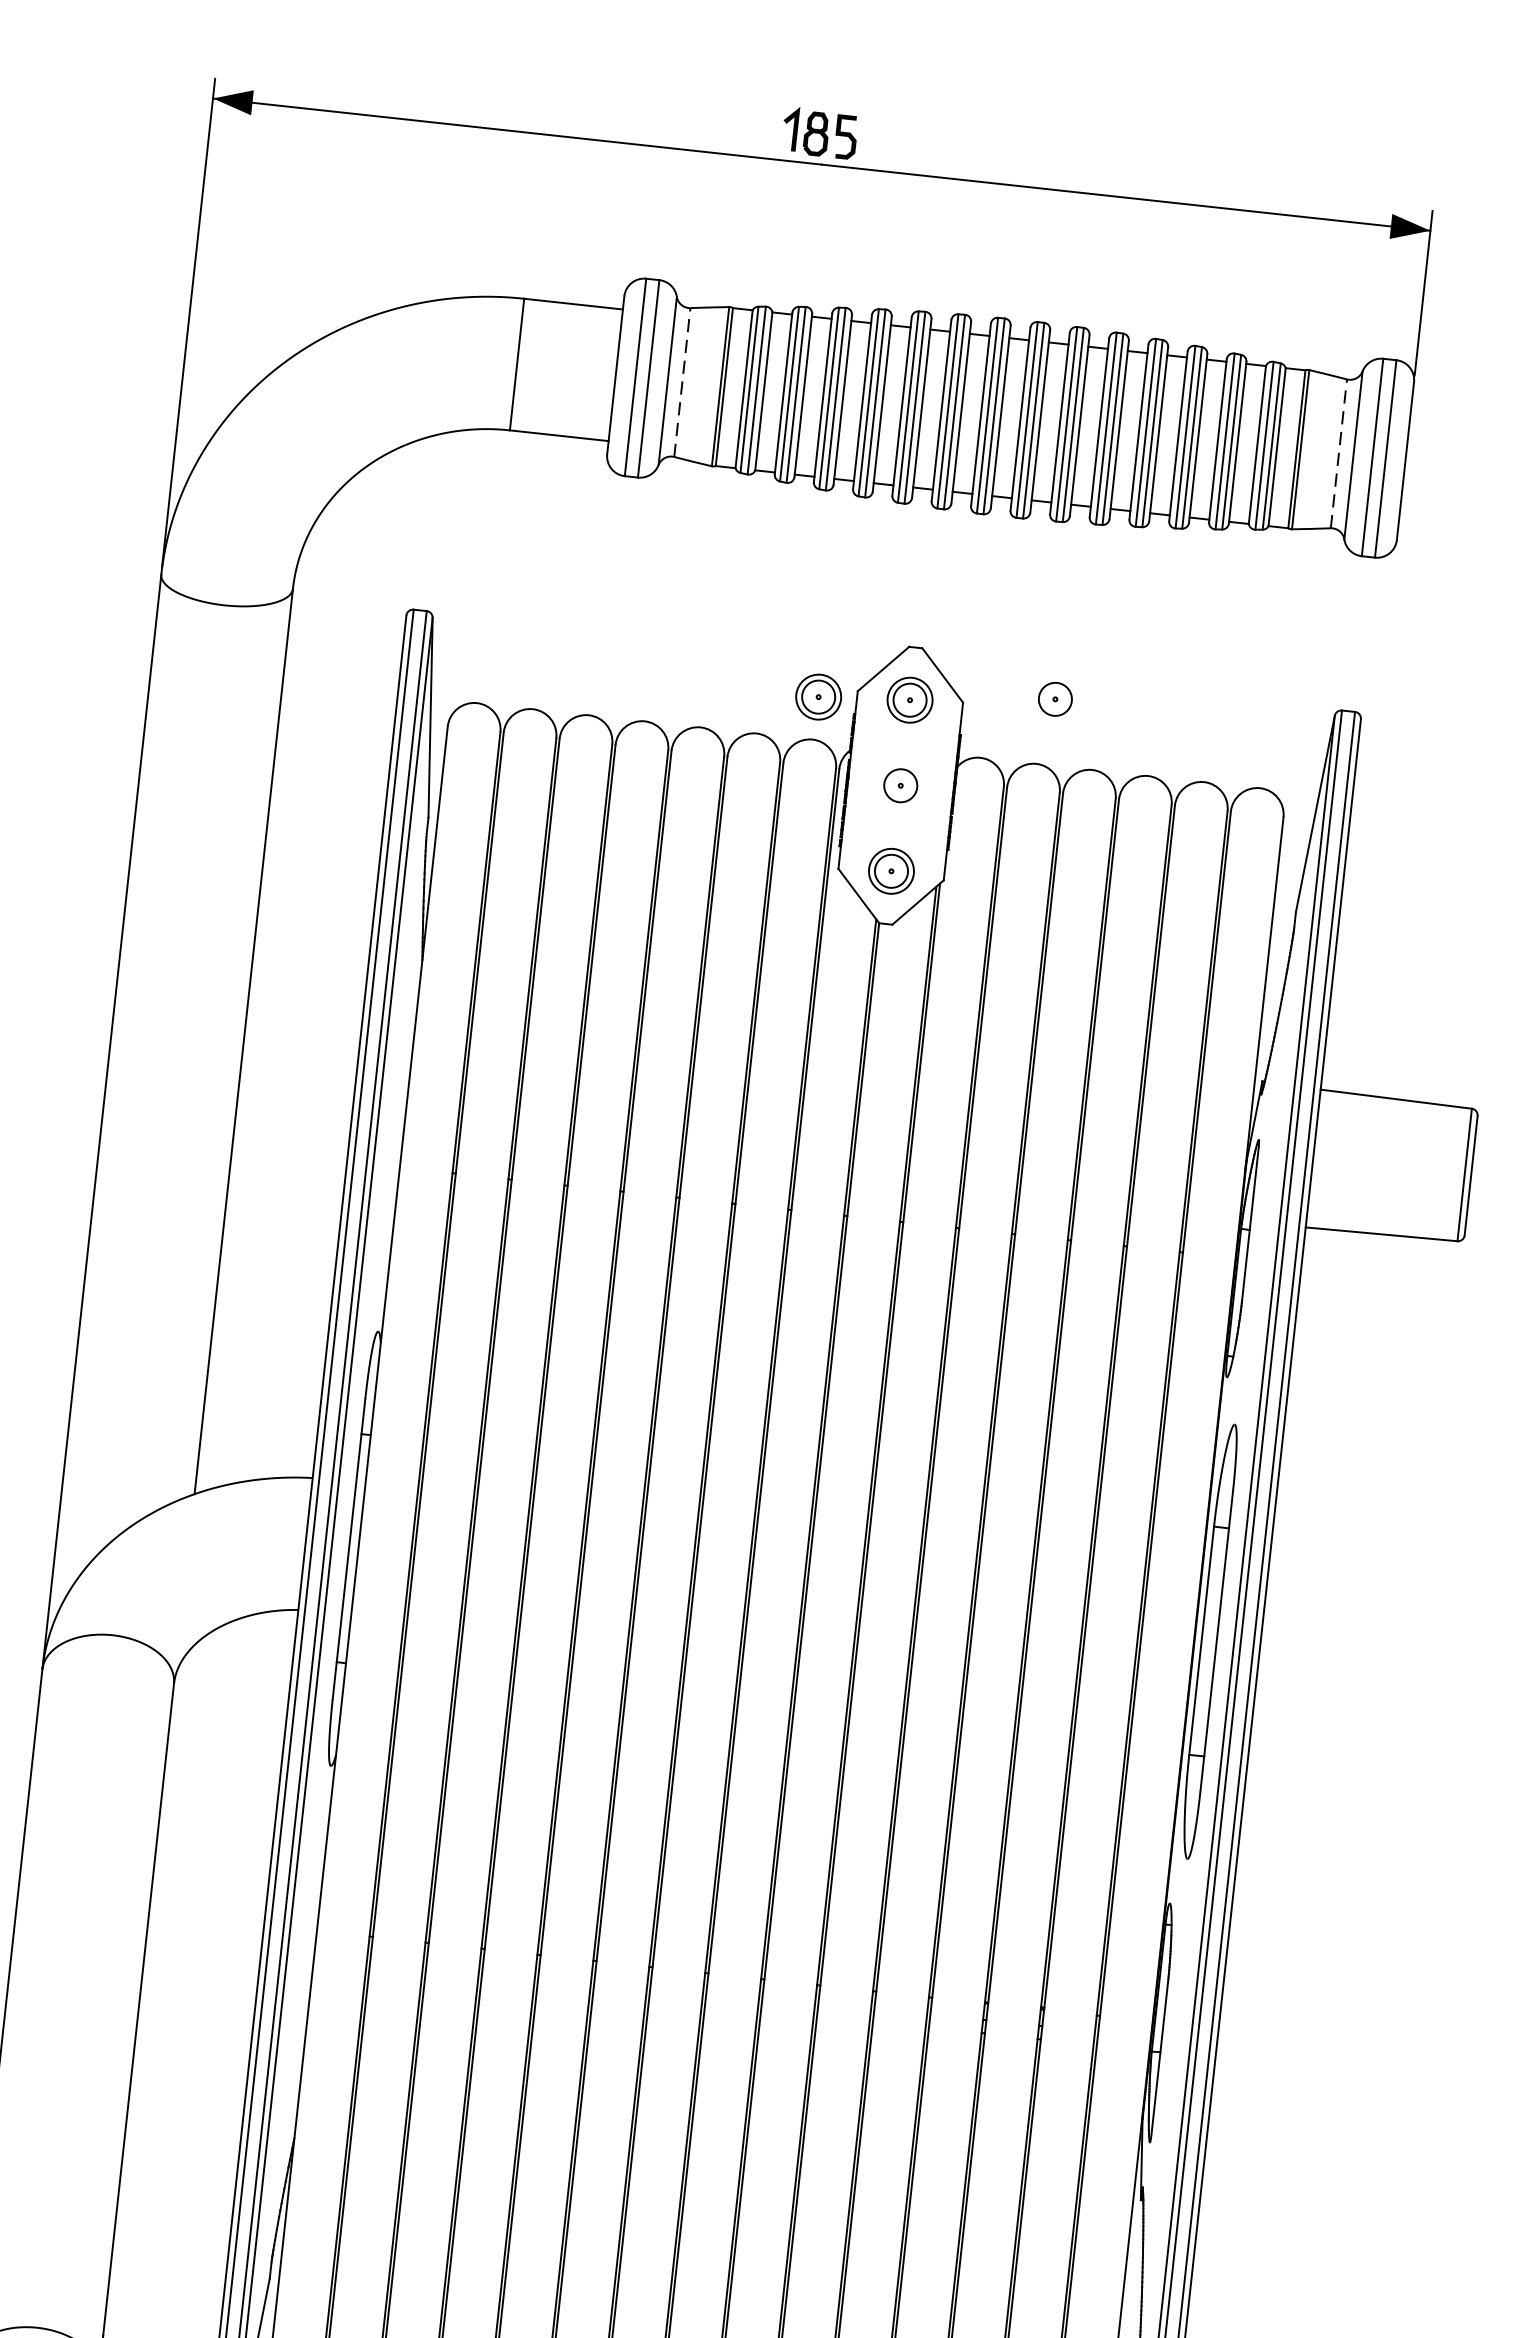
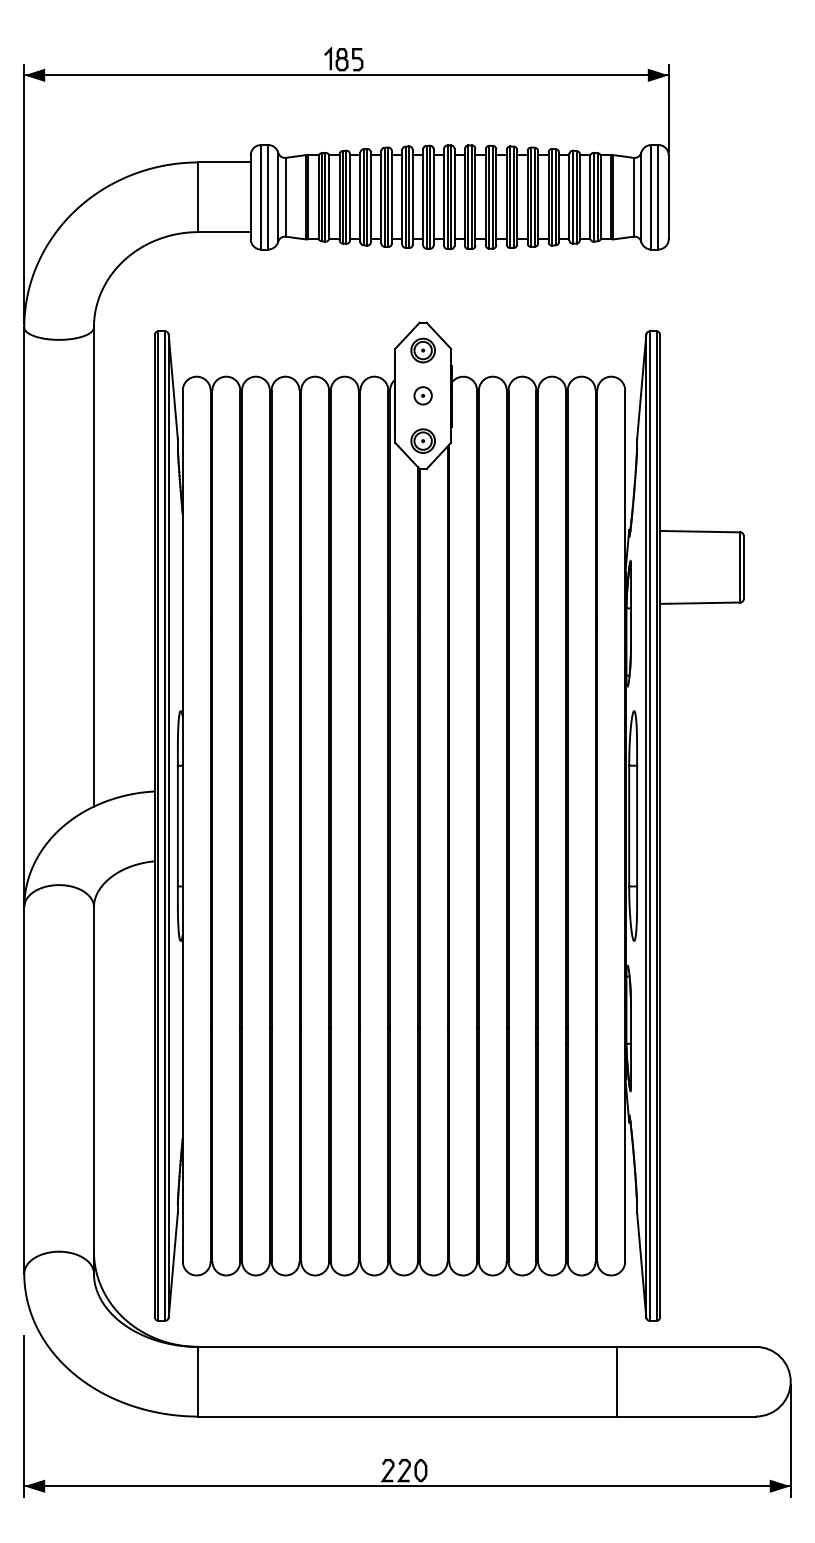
line: (681, 380) -> (285, 196), dashed -> solid
line: (1338, 452) -> (633, 196), dashed -> solid
part: (817, 695) -> (374, 353), removed
part: (1054, 698) -> (498, 341), removed

